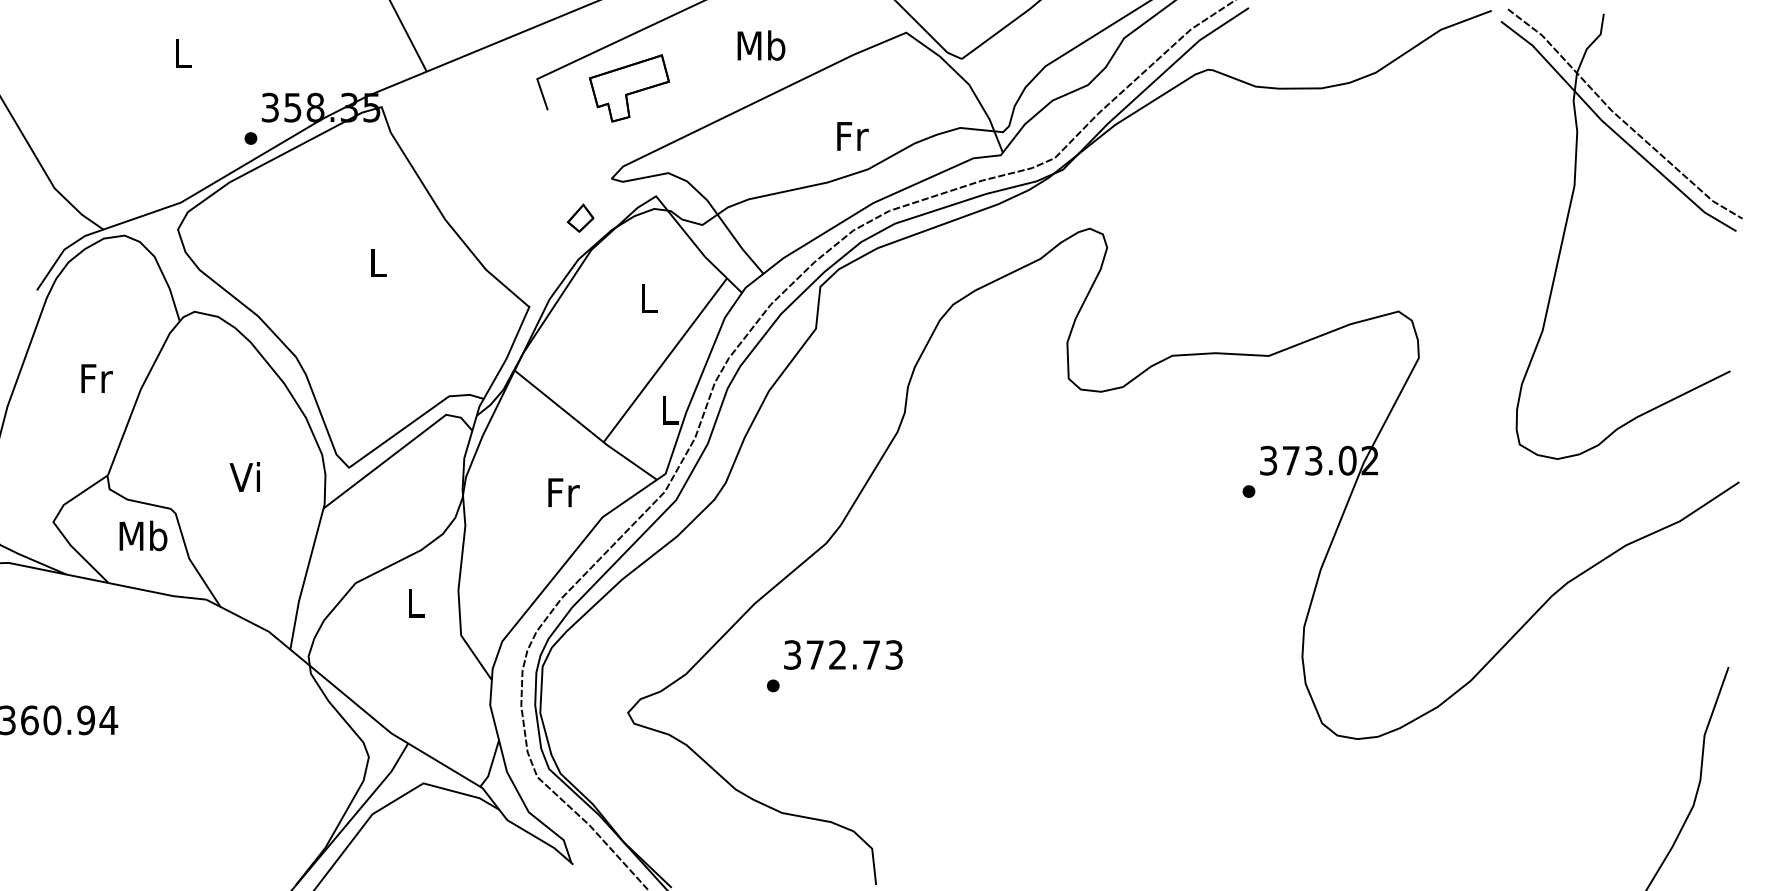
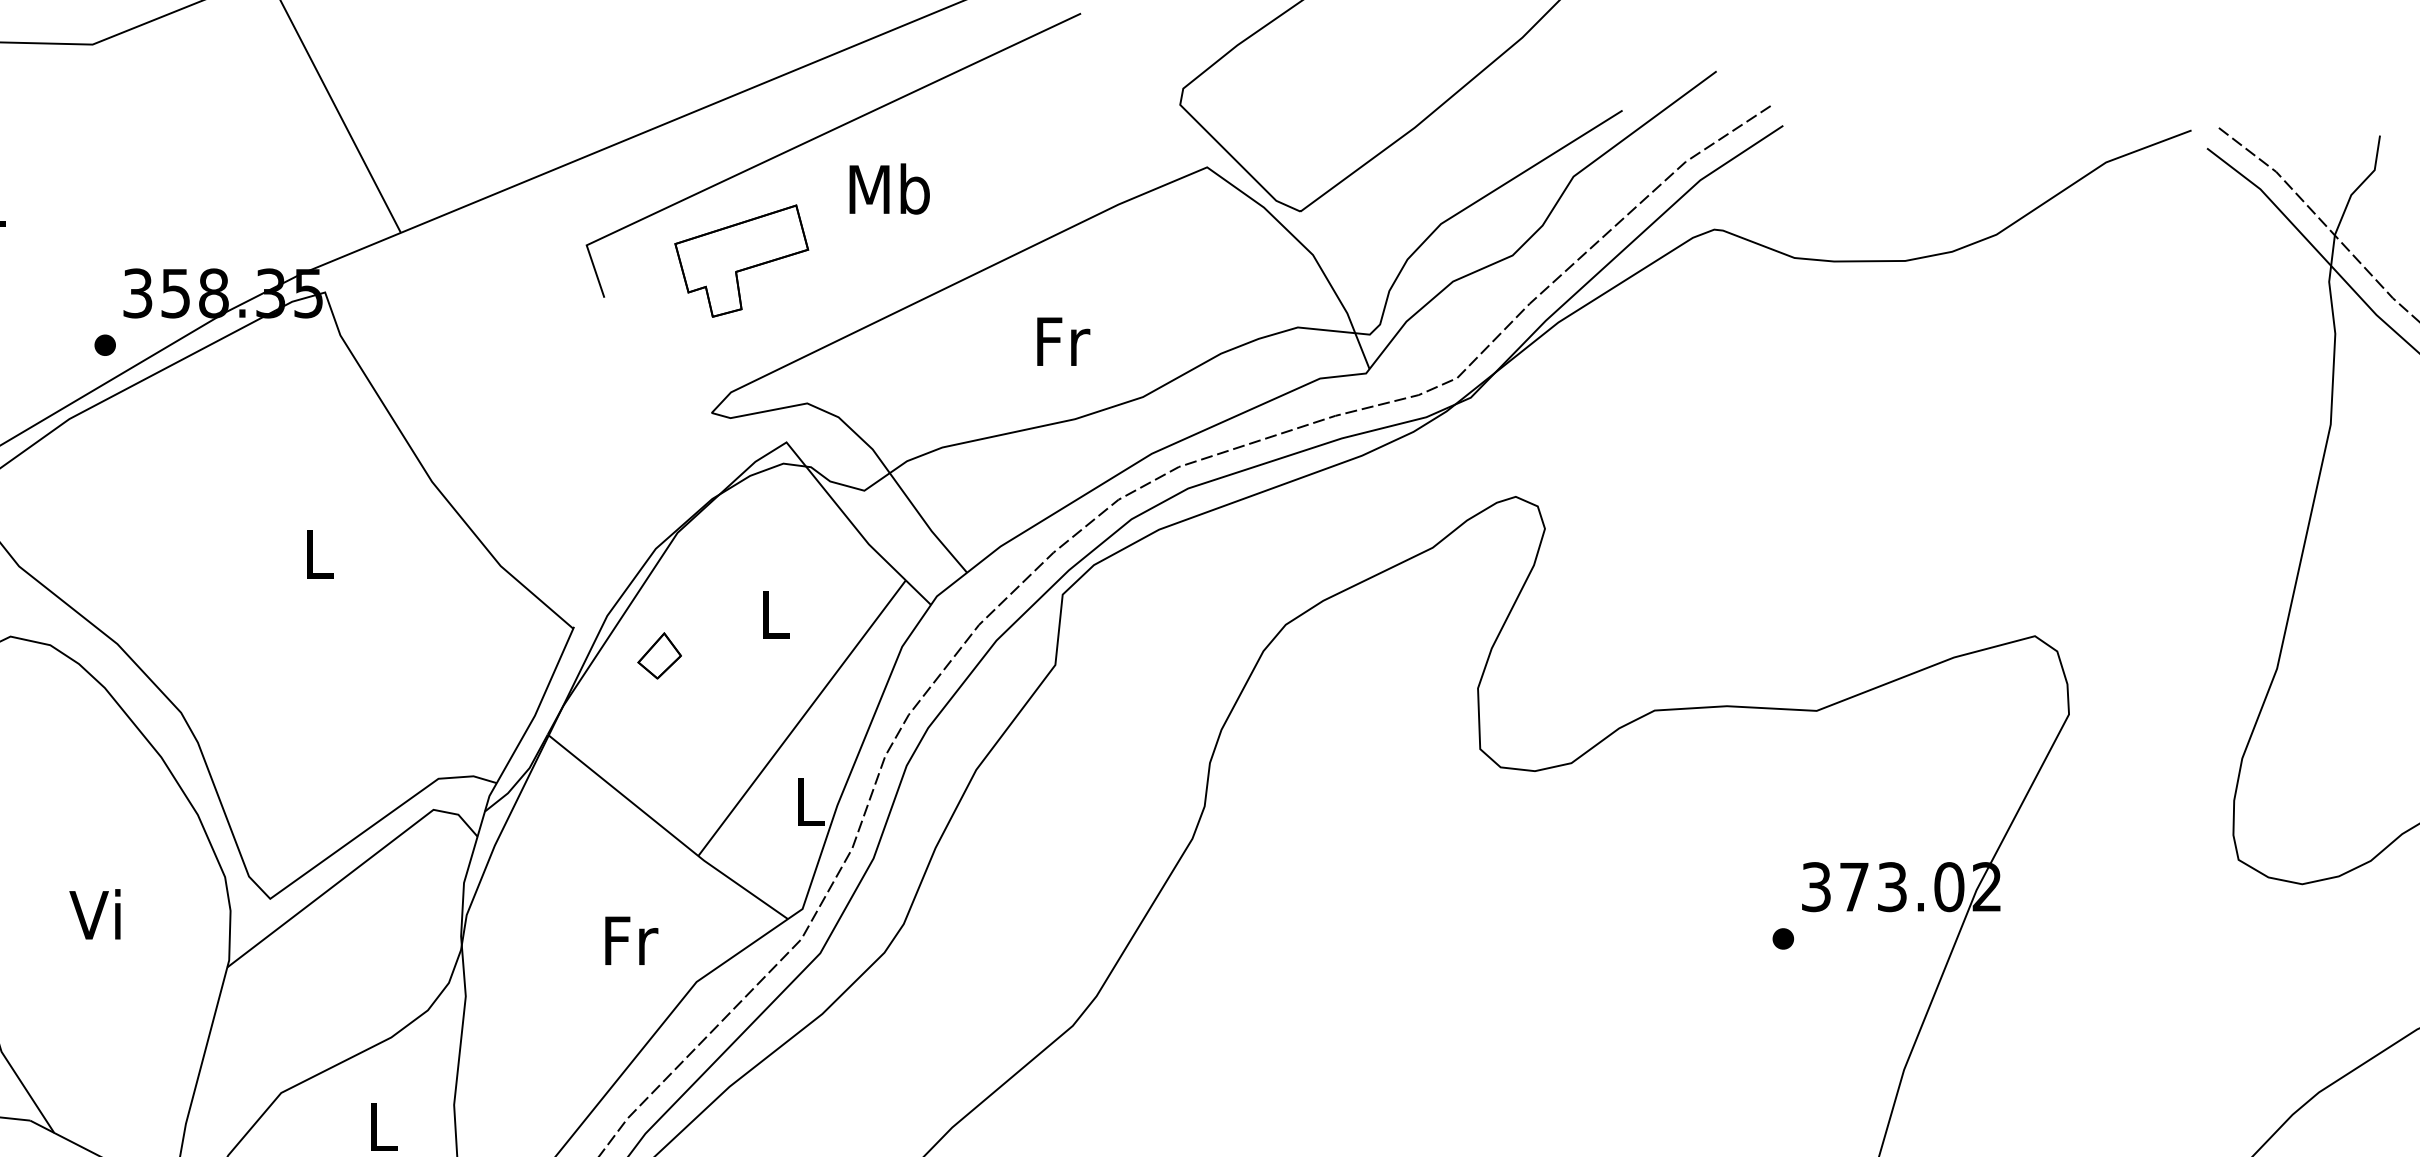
text: (761, 45) -> (889, 188), moved
text: (852, 136) -> (1062, 341), moved
part: (580, 217) -> (659, 654), moved

